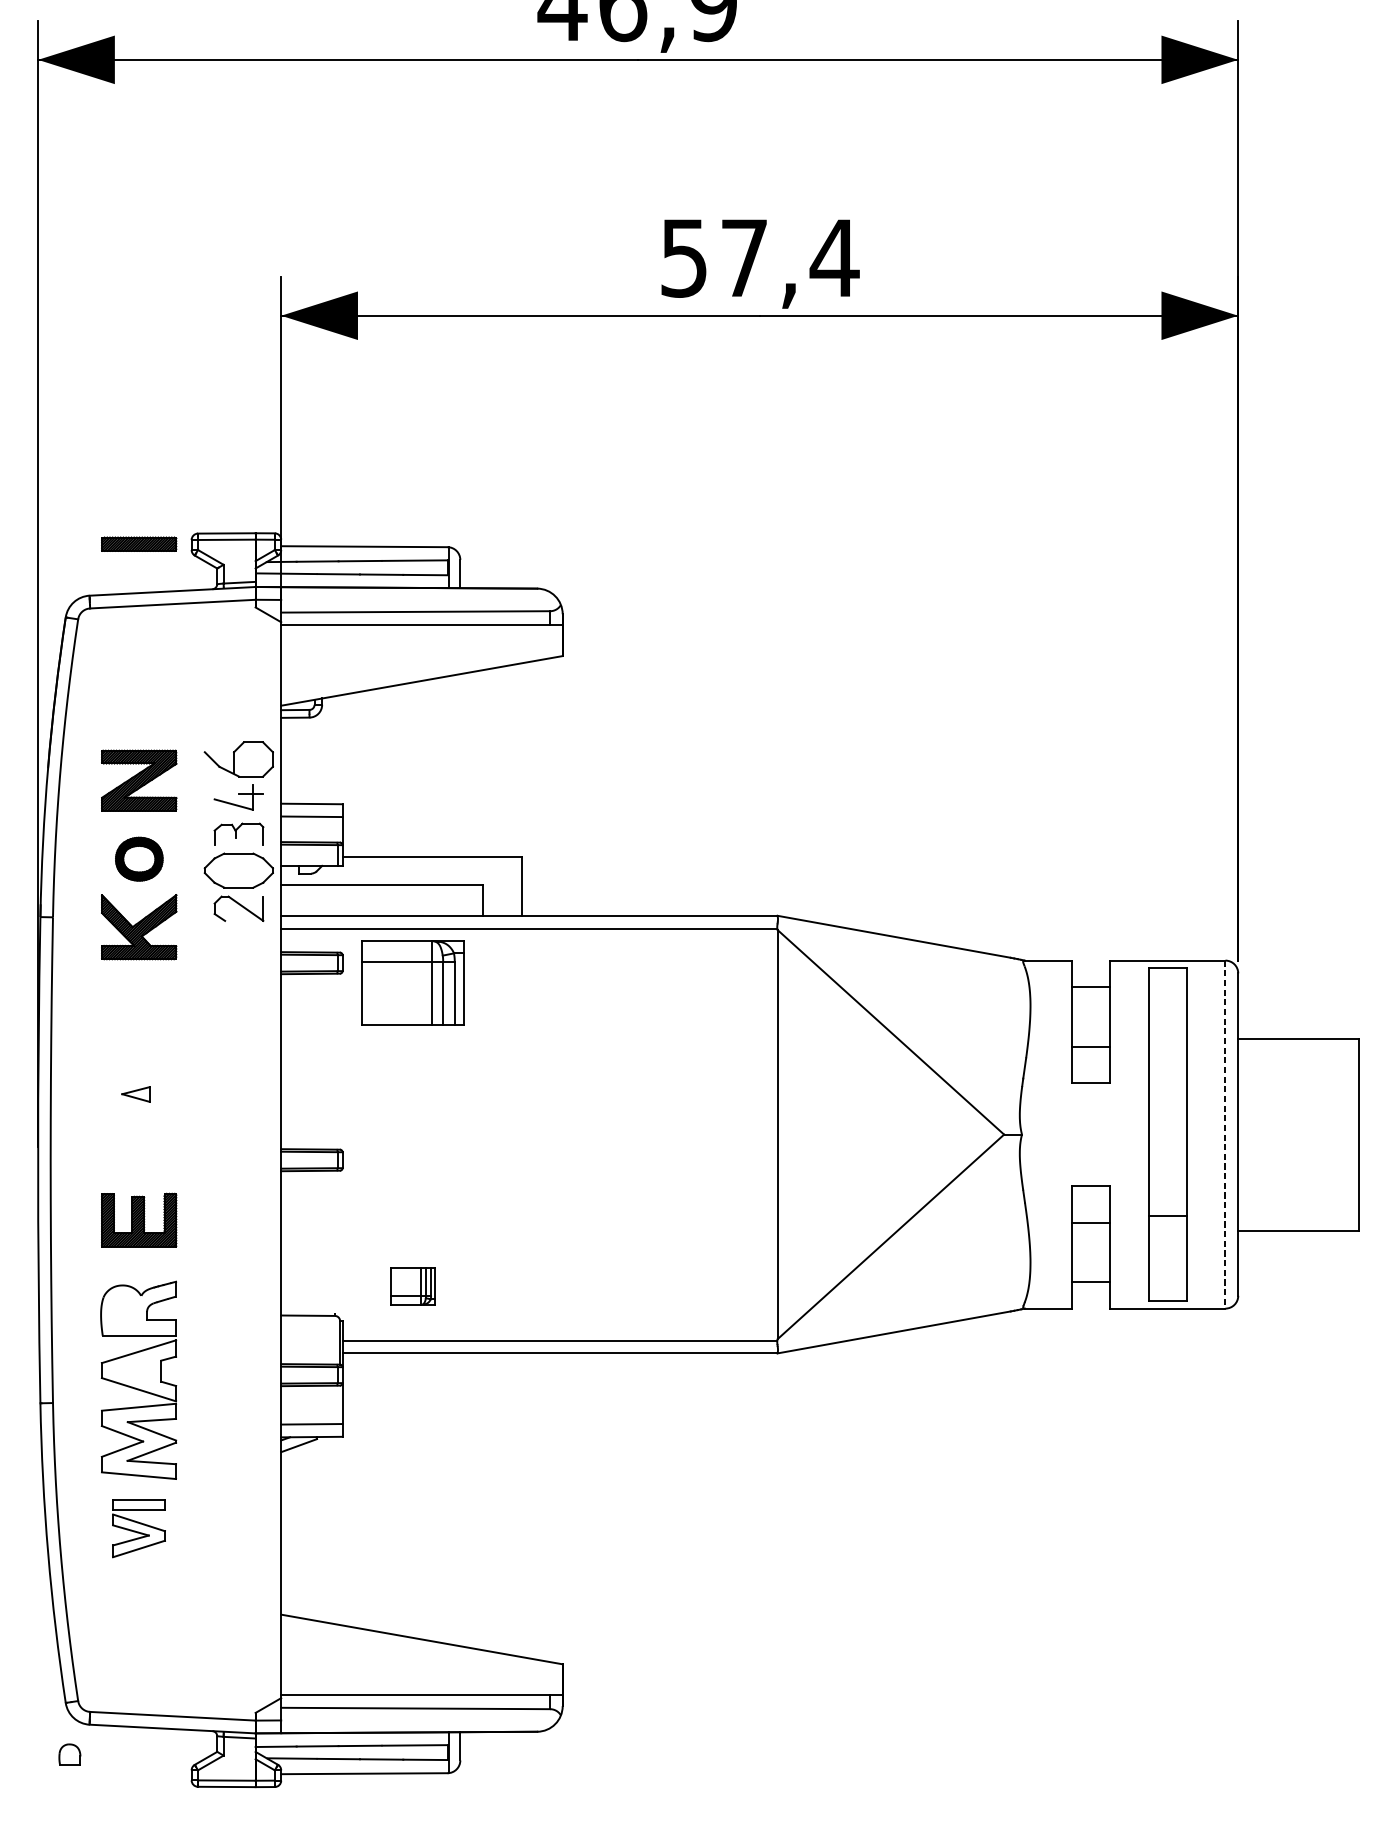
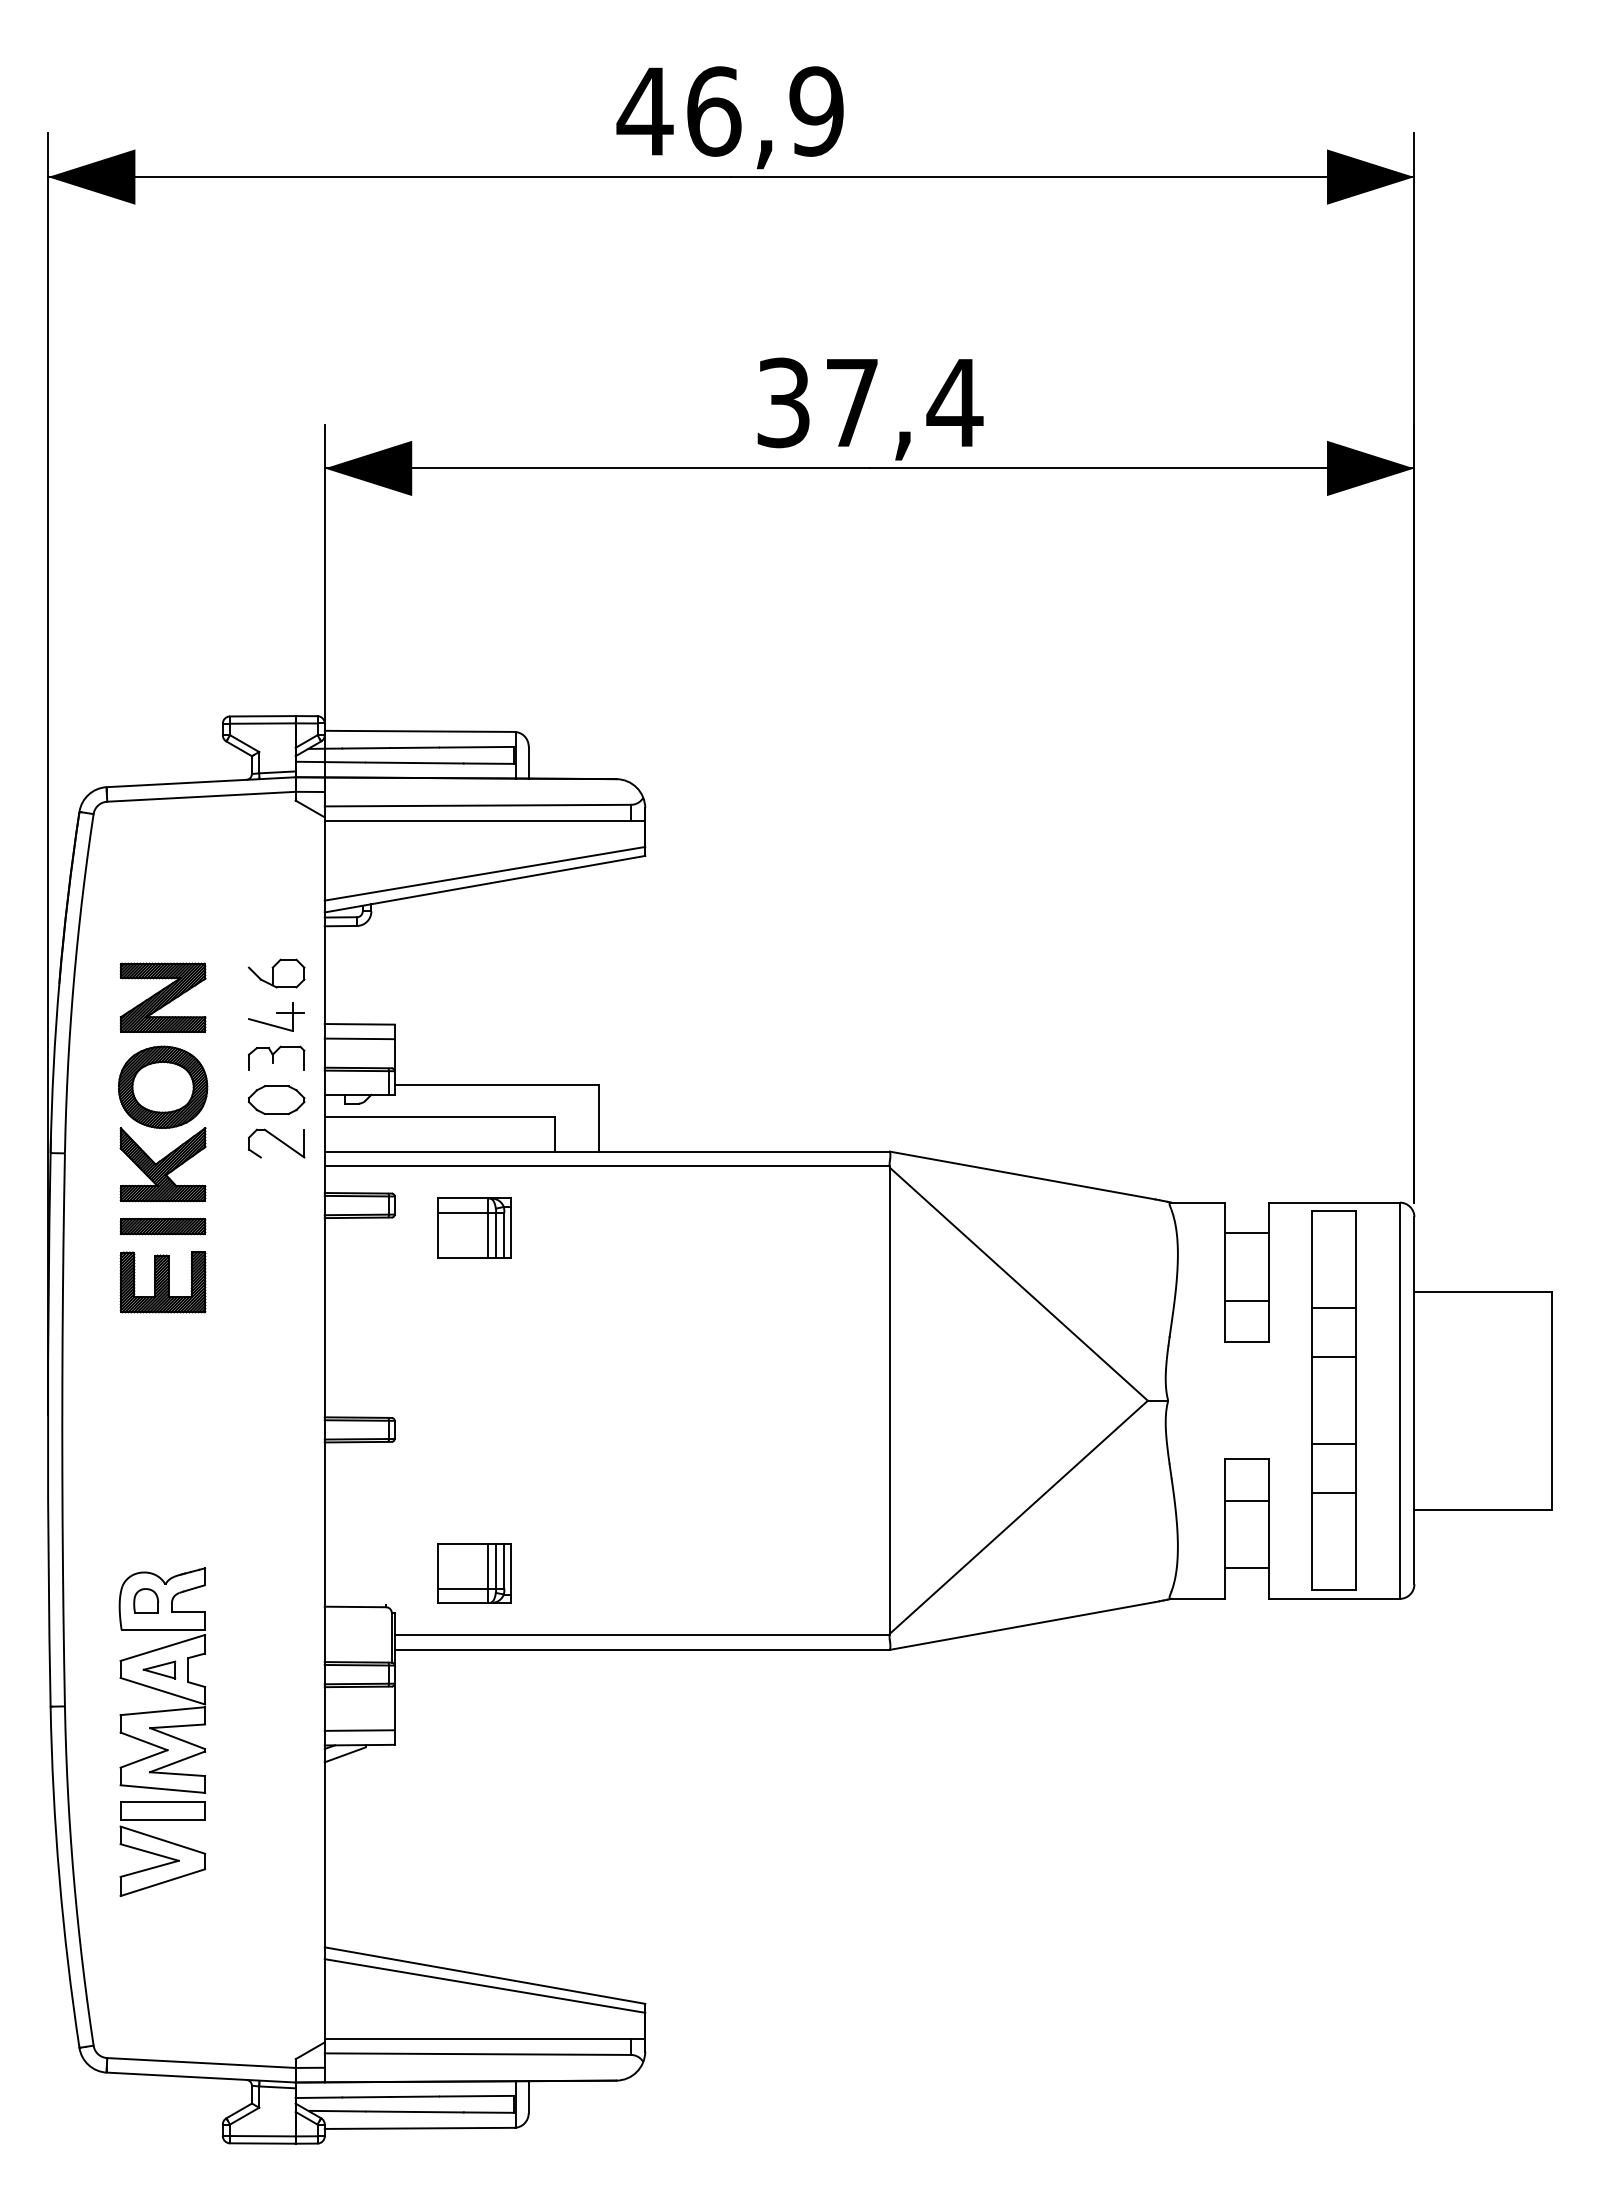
text: (684, 257) -> (783, 402), 57,4 -> 37,4
part: (138, 544) -> (162, 1226), moved
line: (421, 671) -> (484, 873), added
part: (238, 759) -> (276, 973), size x0.71
part: (139, 858) -> (163, 1086), size x1.67
part: (238, 870) -> (276, 1099), size x0.71
part: (412, 982) -> (474, 1227), size x0.62
line: (1168, 1053) -> (1334, 1308), added
part: (136, 1093) -> (159, 1669), moved
line: (1168, 1096) -> (1334, 1357), added
line: (1225, 1135) -> (1399, 1401), dashed -> solid
line: (1168, 1173) -> (1334, 1444), added
part: (138, 1220) -> (162, 1282), moved
part: (412, 1286) -> (474, 1573), size x1.43
part: (138, 1527) -> (162, 1848), size x1.43
line: (421, 1648) -> (484, 1985), added
part: (70, 1754) -> (146, 1600), moved

